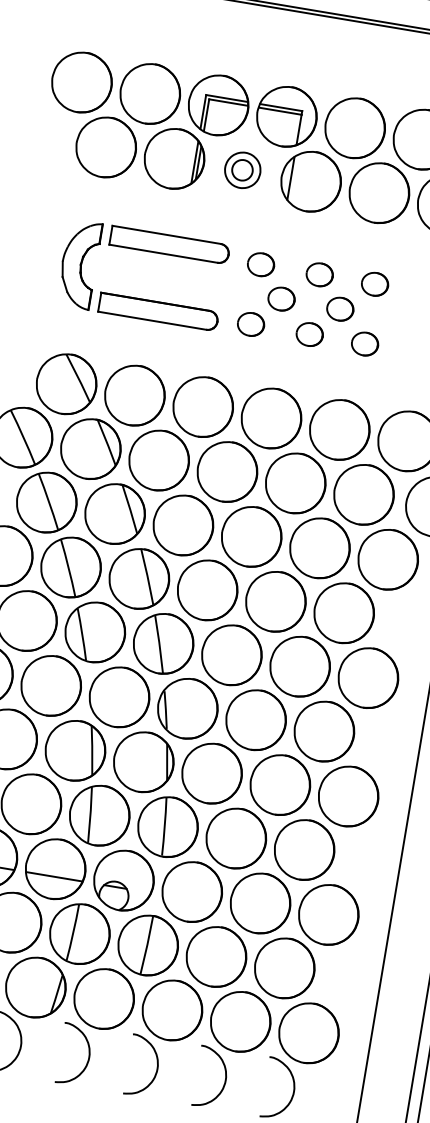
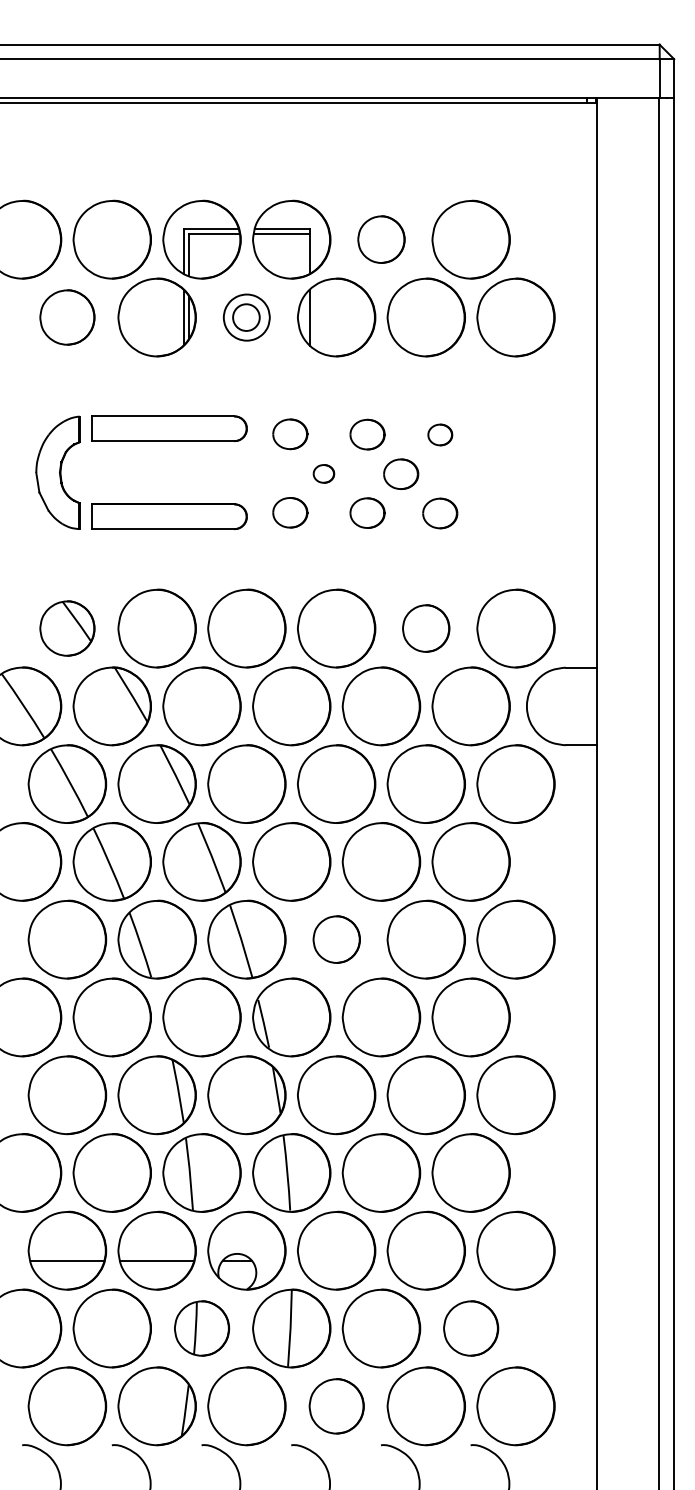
part: (355, 128) -> (381, 239), size x0.6
part: (106, 147) -> (67, 317), size x0.7
part: (375, 283) -> (440, 434), size x0.7
part: (281, 298) -> (323, 473), size x0.6
part: (66, 384) -> (67, 628), size x0.7
part: (339, 429) -> (425, 628), size x0.6
part: (231, 655) -> (336, 939), size x0.6
part: (79, 933) -> (201, 1328), size x0.7
part: (284, 968) -> (470, 1328), size x0.7
part: (172, 1010) -> (336, 1406), size x0.7

